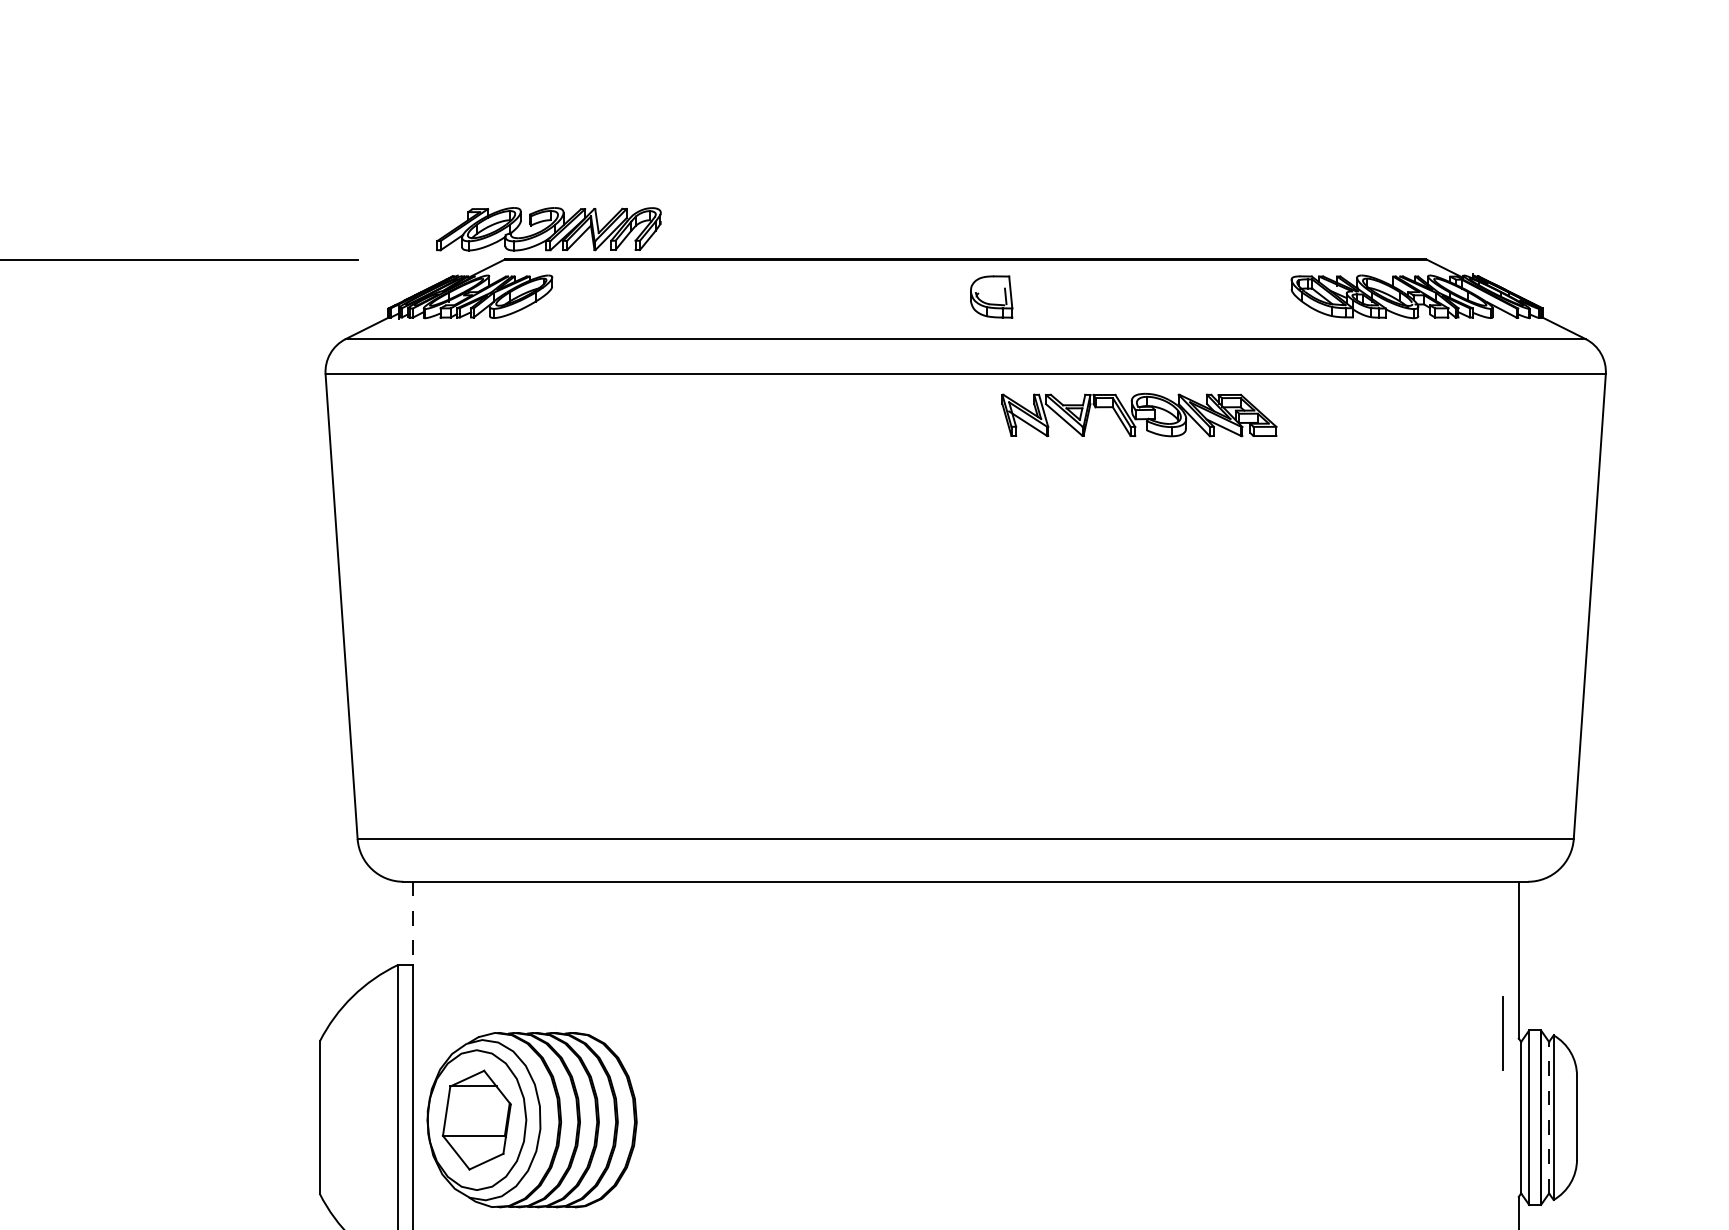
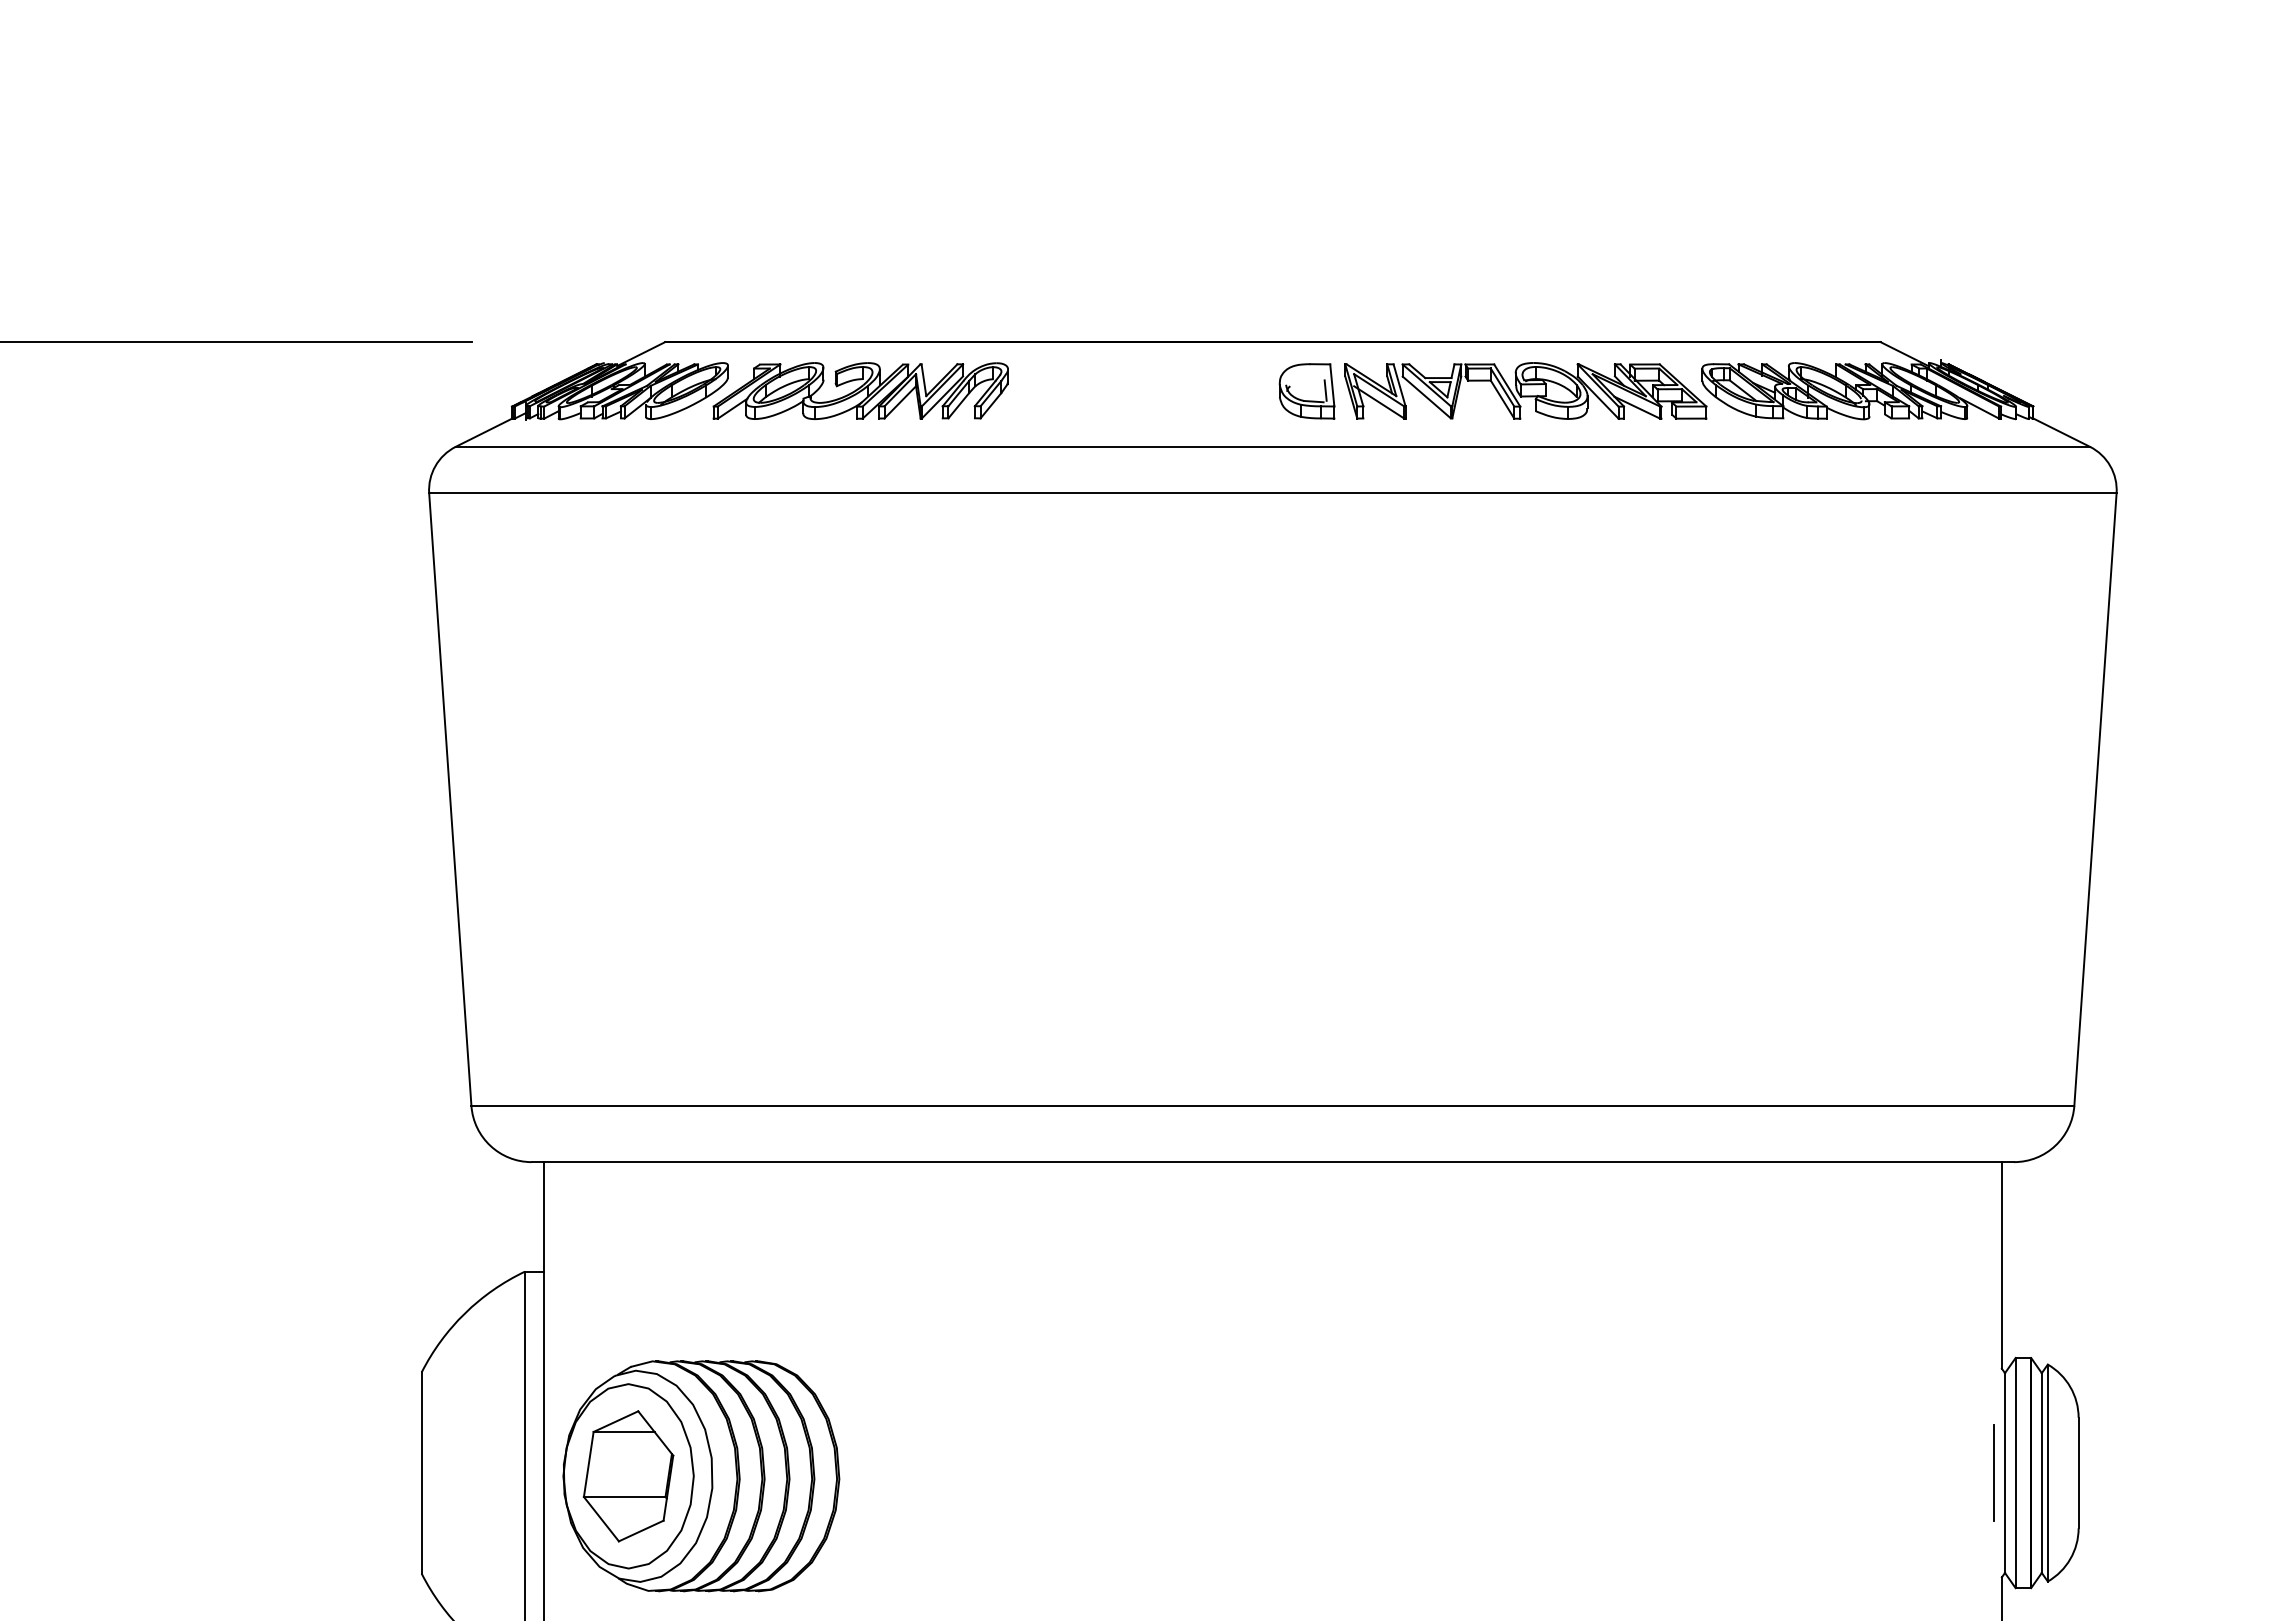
part: (548, 228) -> (860, 390), moved
part: (1139, 414) -> (1525, 390), moved
line: (412, 923) -> (543, 1216), dashed -> solid
line: (1502, 1033) -> (1993, 1472), moved
line: (1548, 1118) -> (2041, 1473), dashed -> solid

